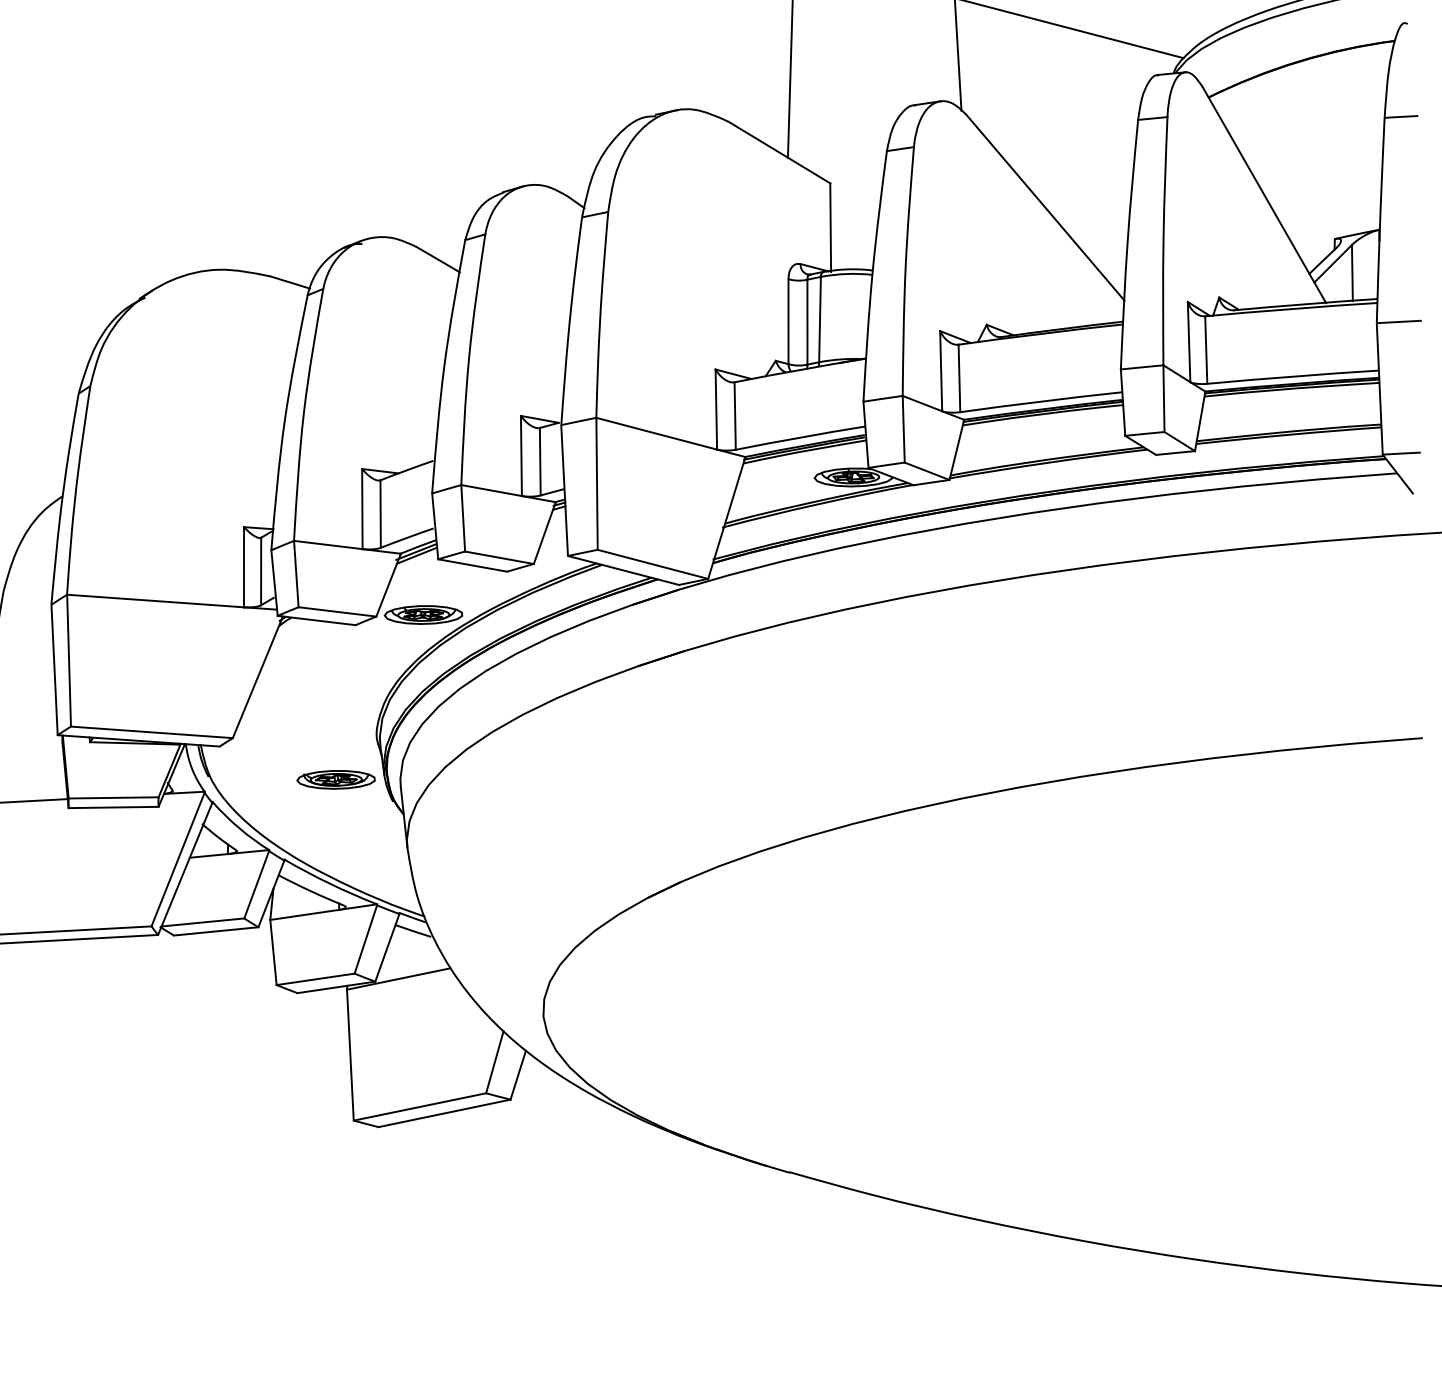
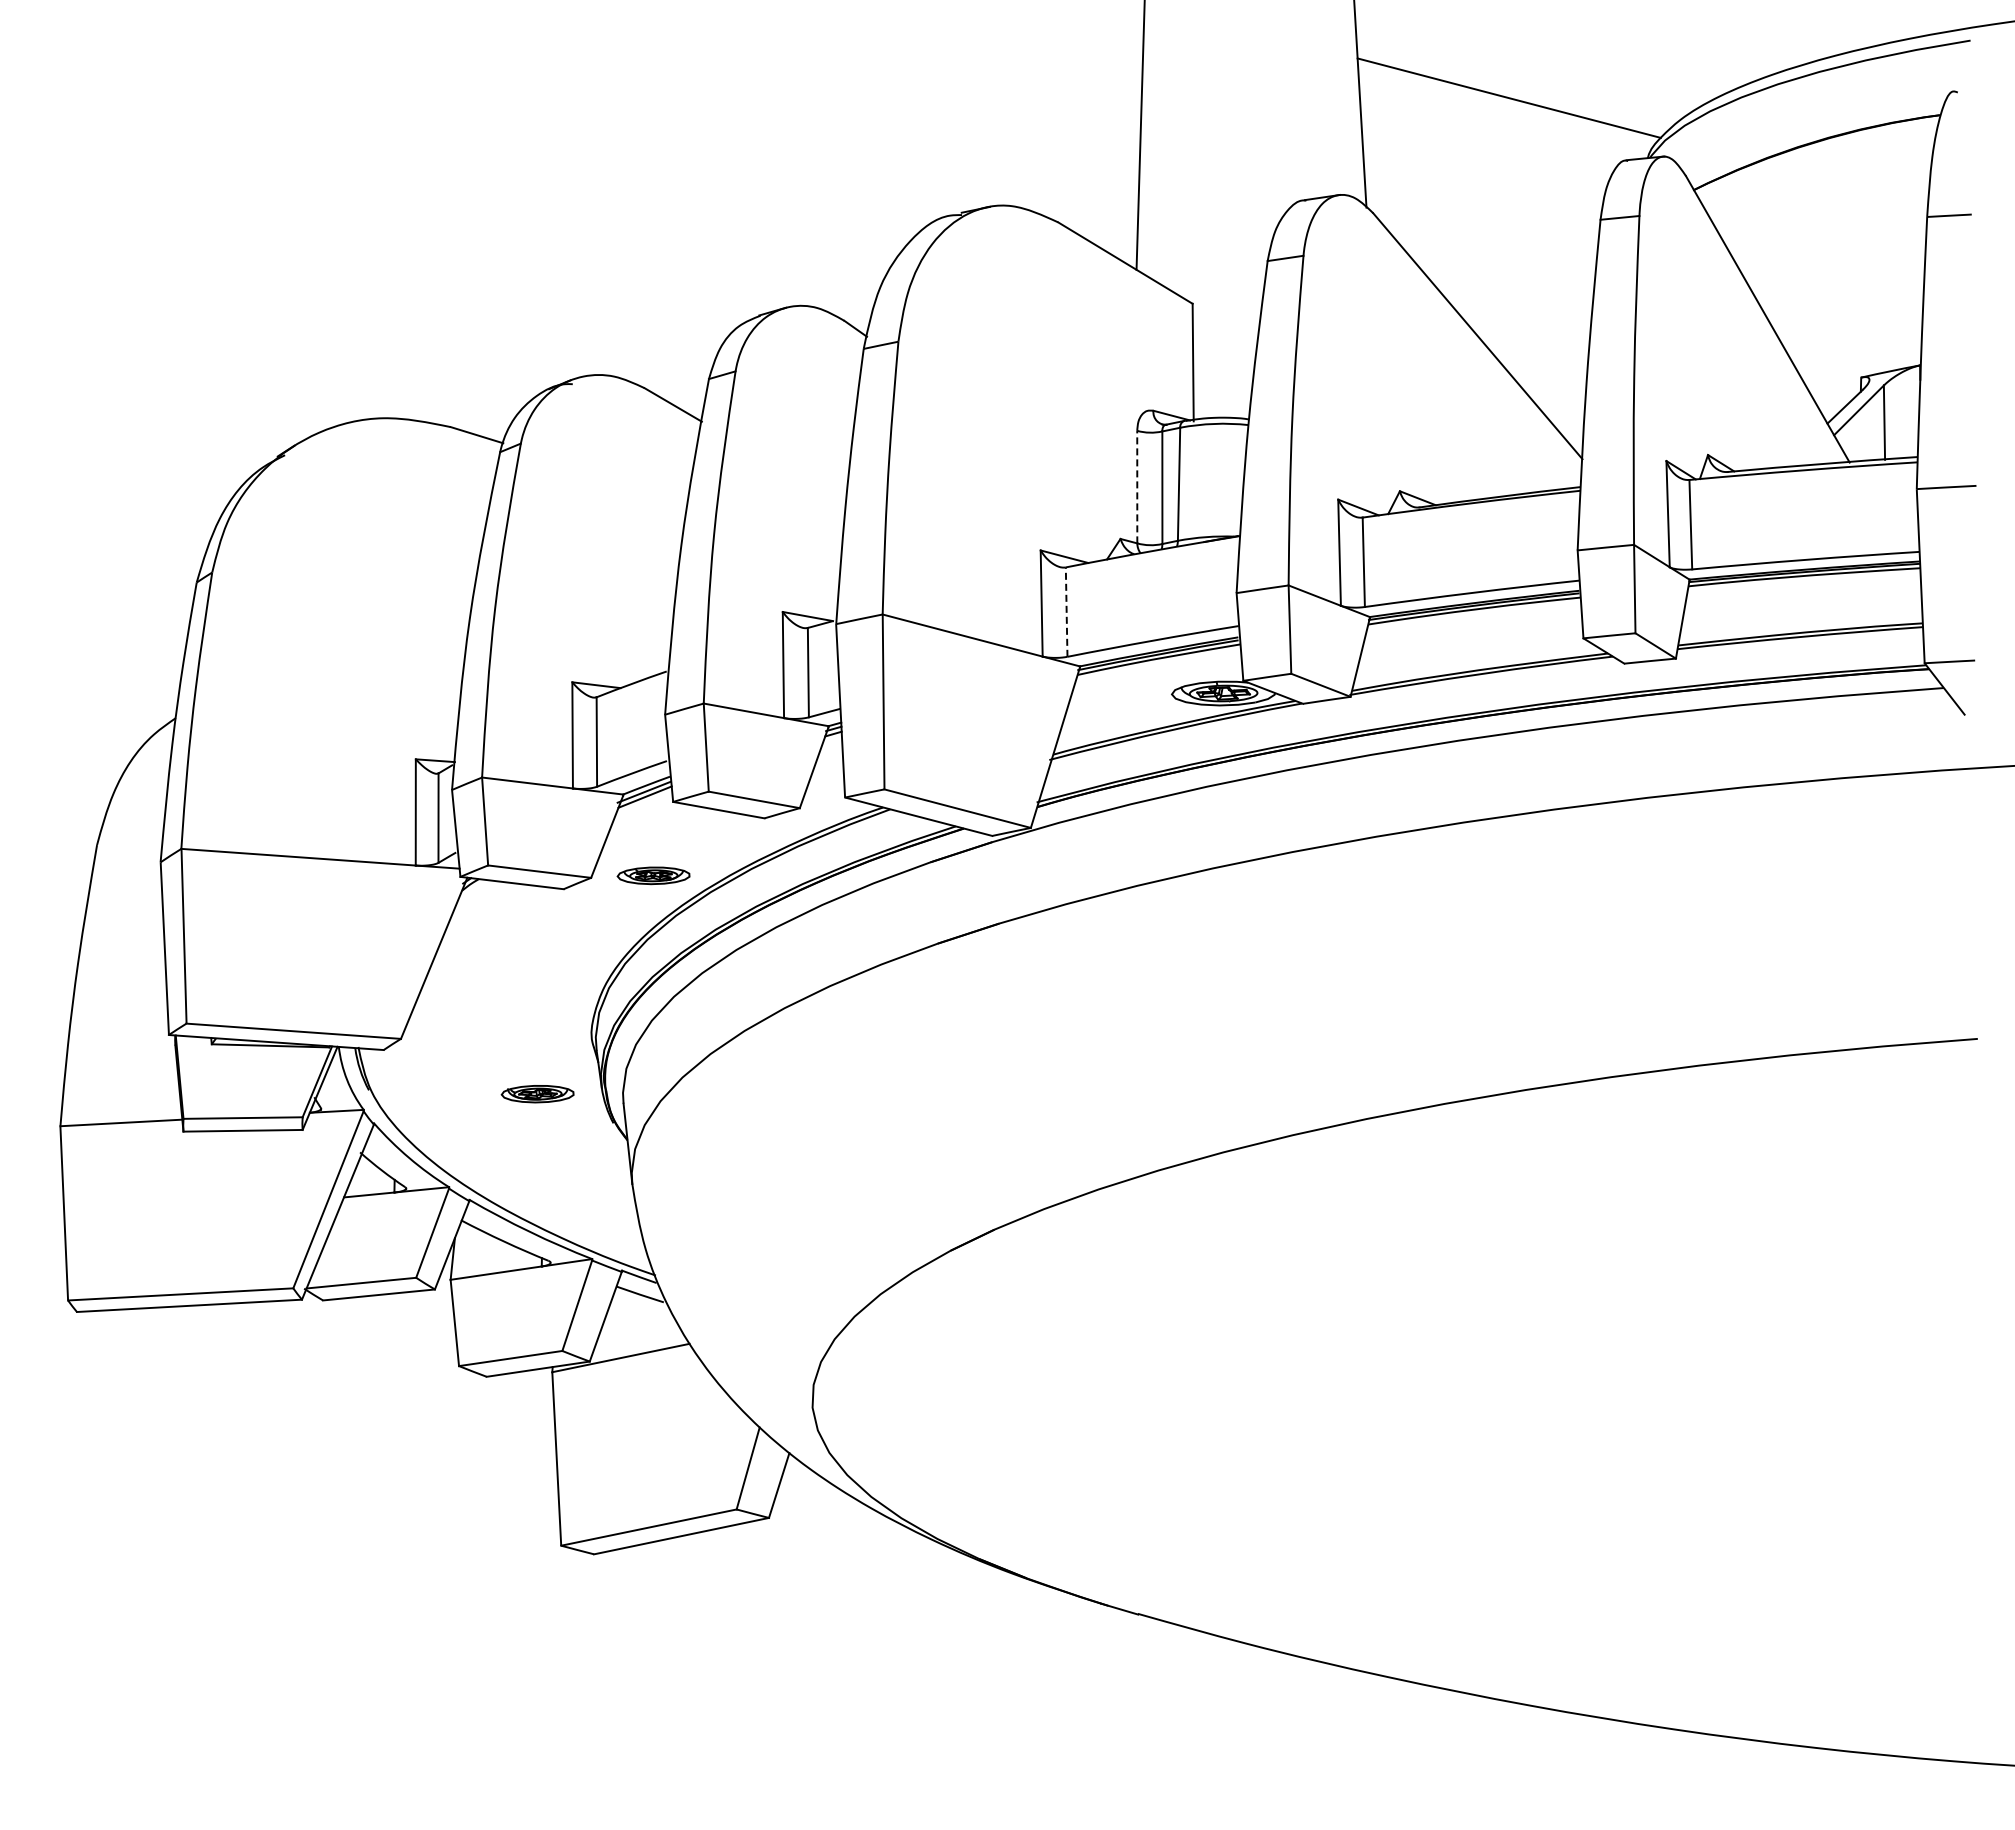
line: (788, 321) -> (1137, 486), solid -> dashed
line: (735, 416) -> (1066, 612), solid -> dashed
part: (423, 614) -> (653, 875), size x0.7
part: (335, 779) -> (537, 1093), size x0.7

